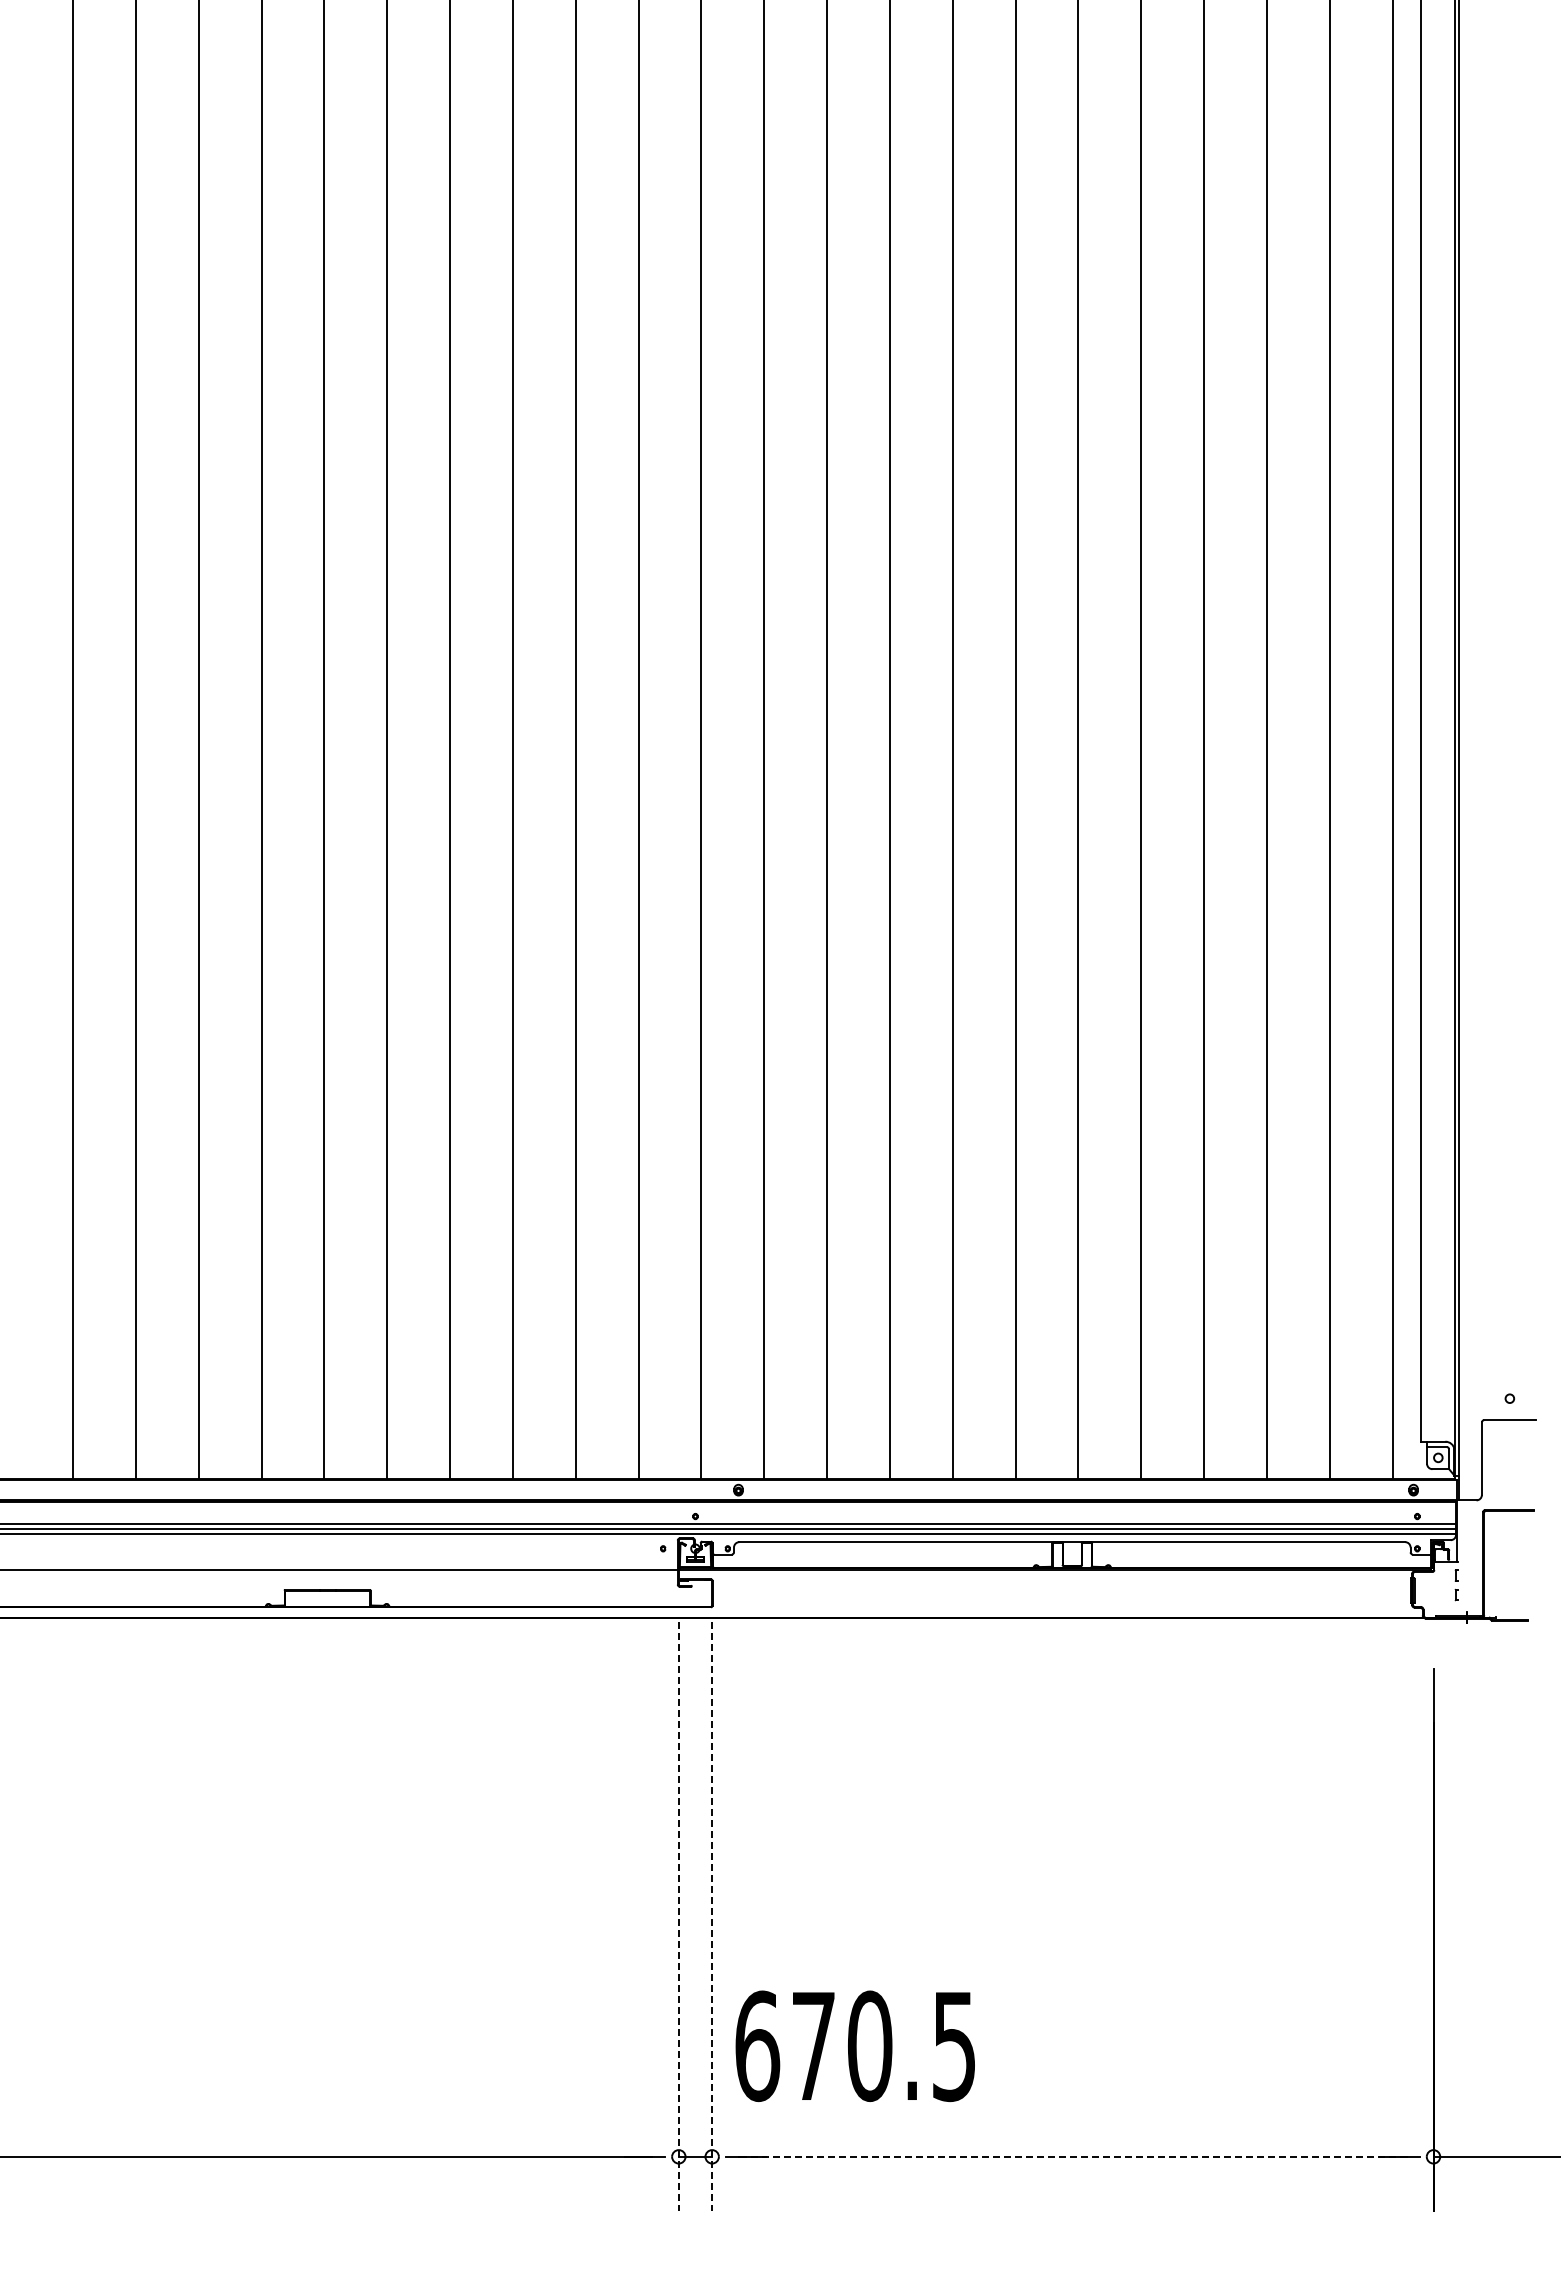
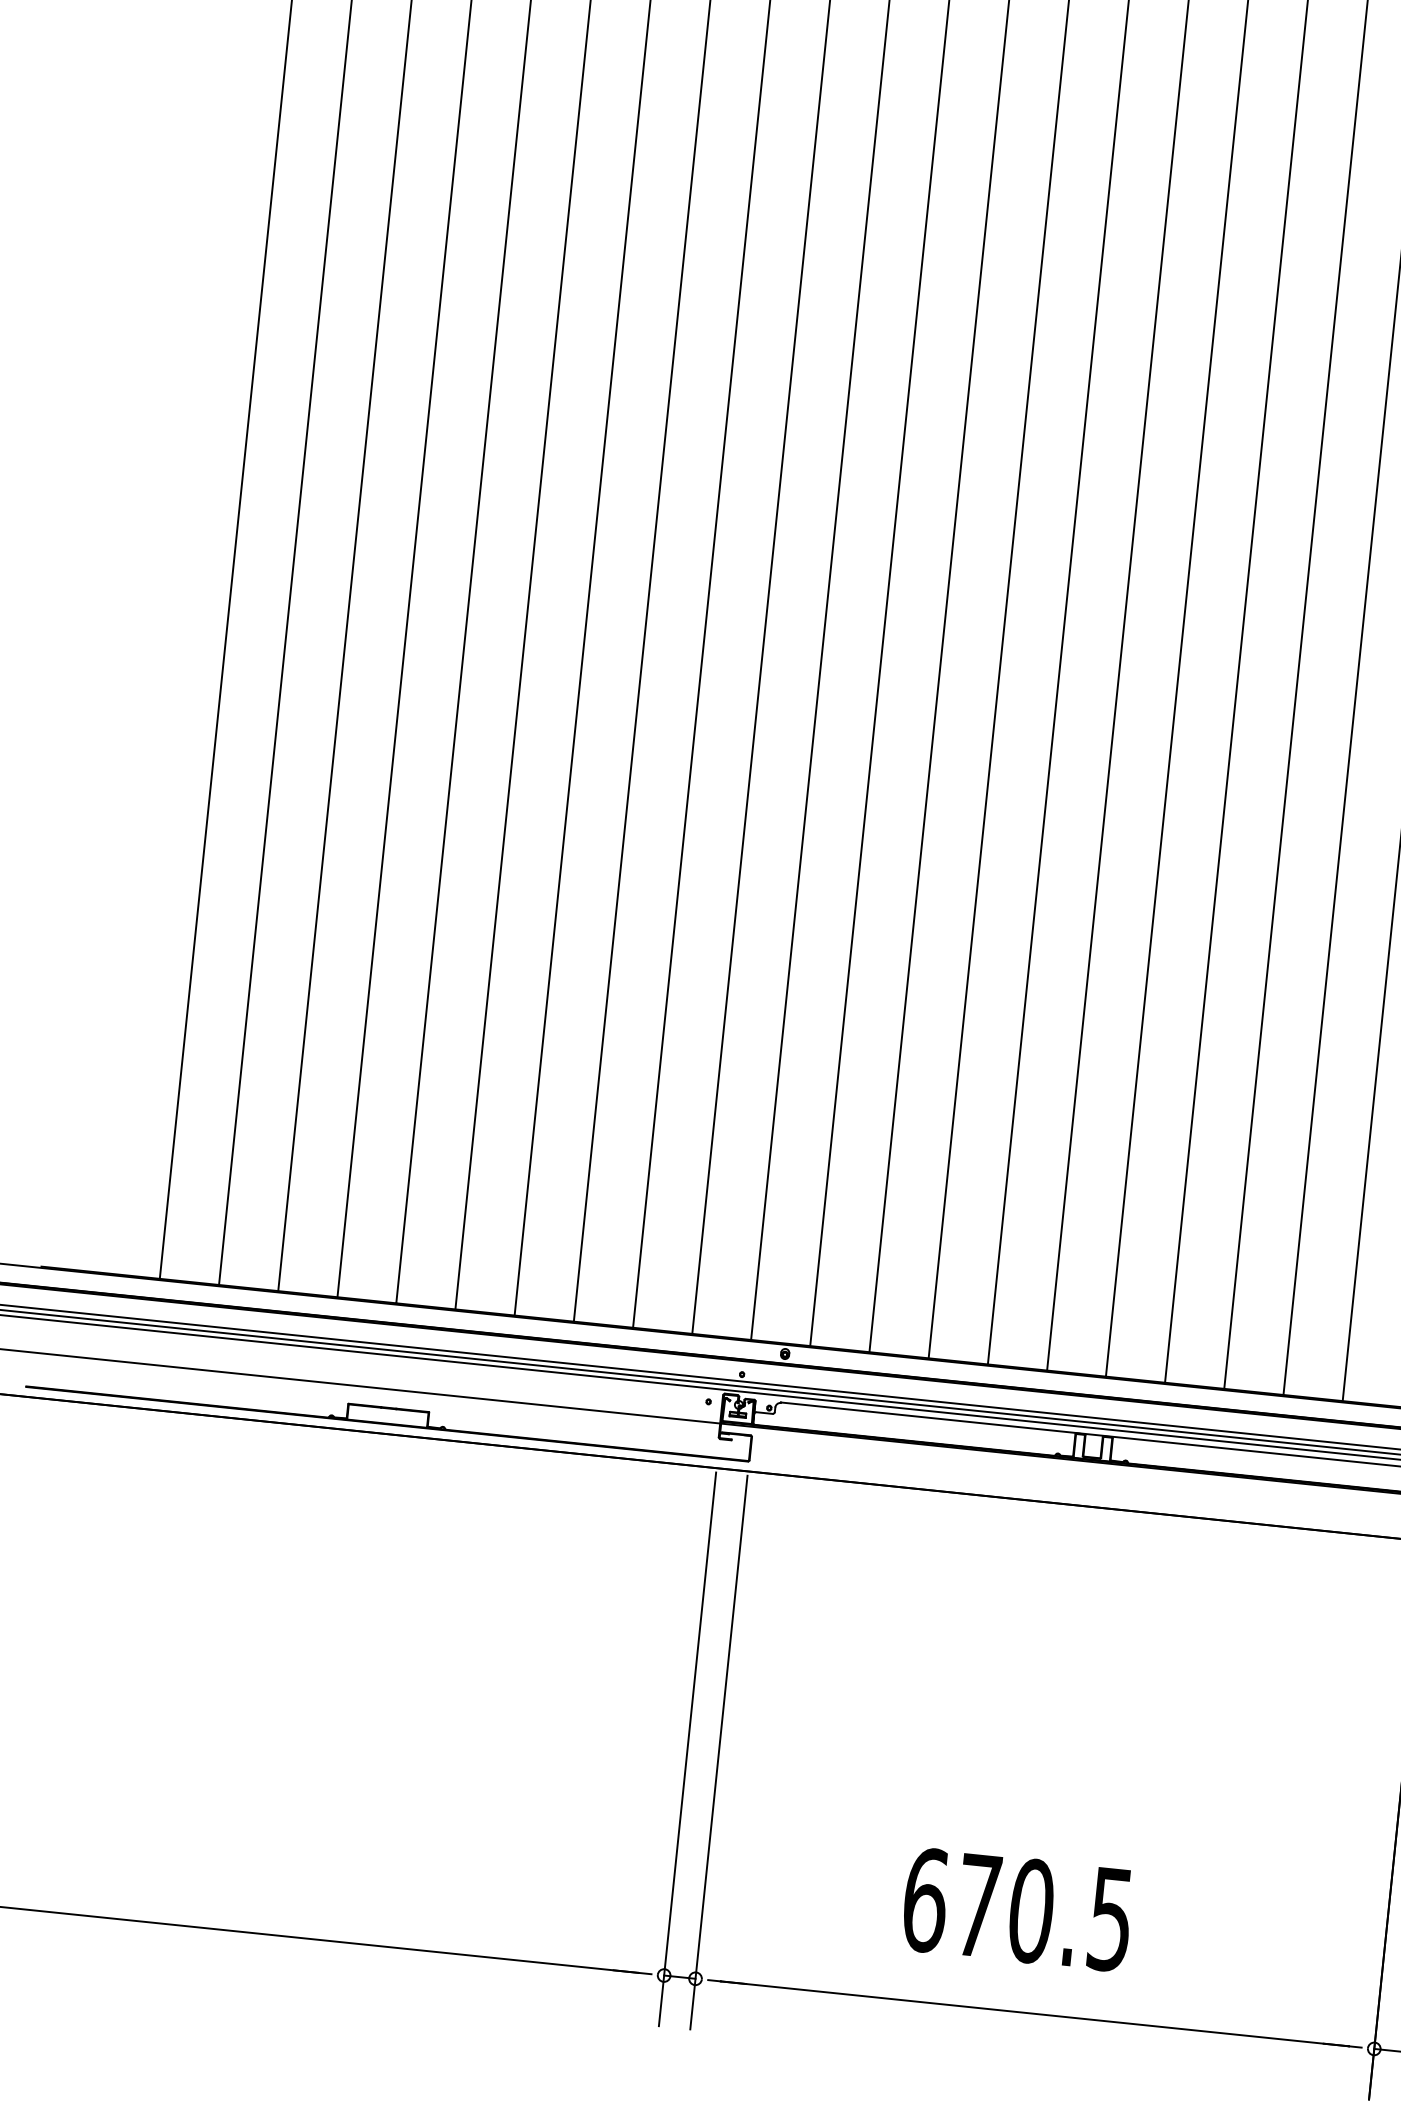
line: (678, 1916) -> (687, 1749), dashed -> solid
line: (712, 1916) -> (719, 1752), dashed -> solid
text: (854, 2046) -> (1016, 1909), moved
line: (1072, 2156) -> (1034, 2013), dashed -> solid

